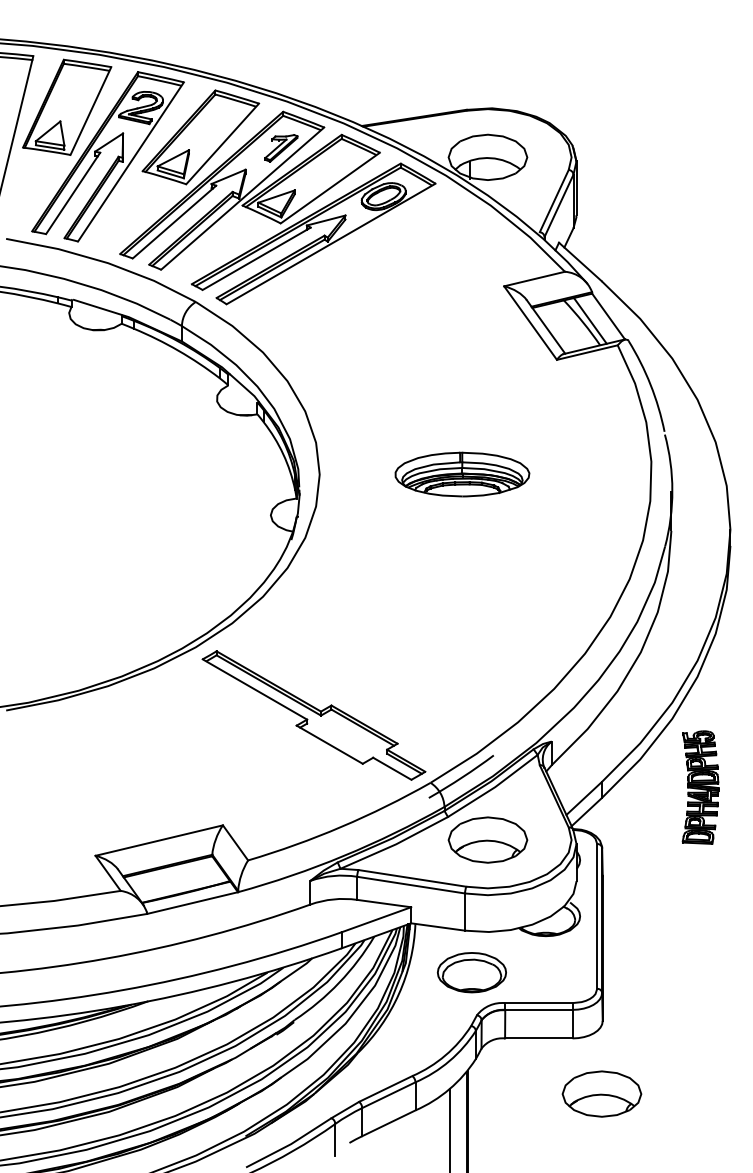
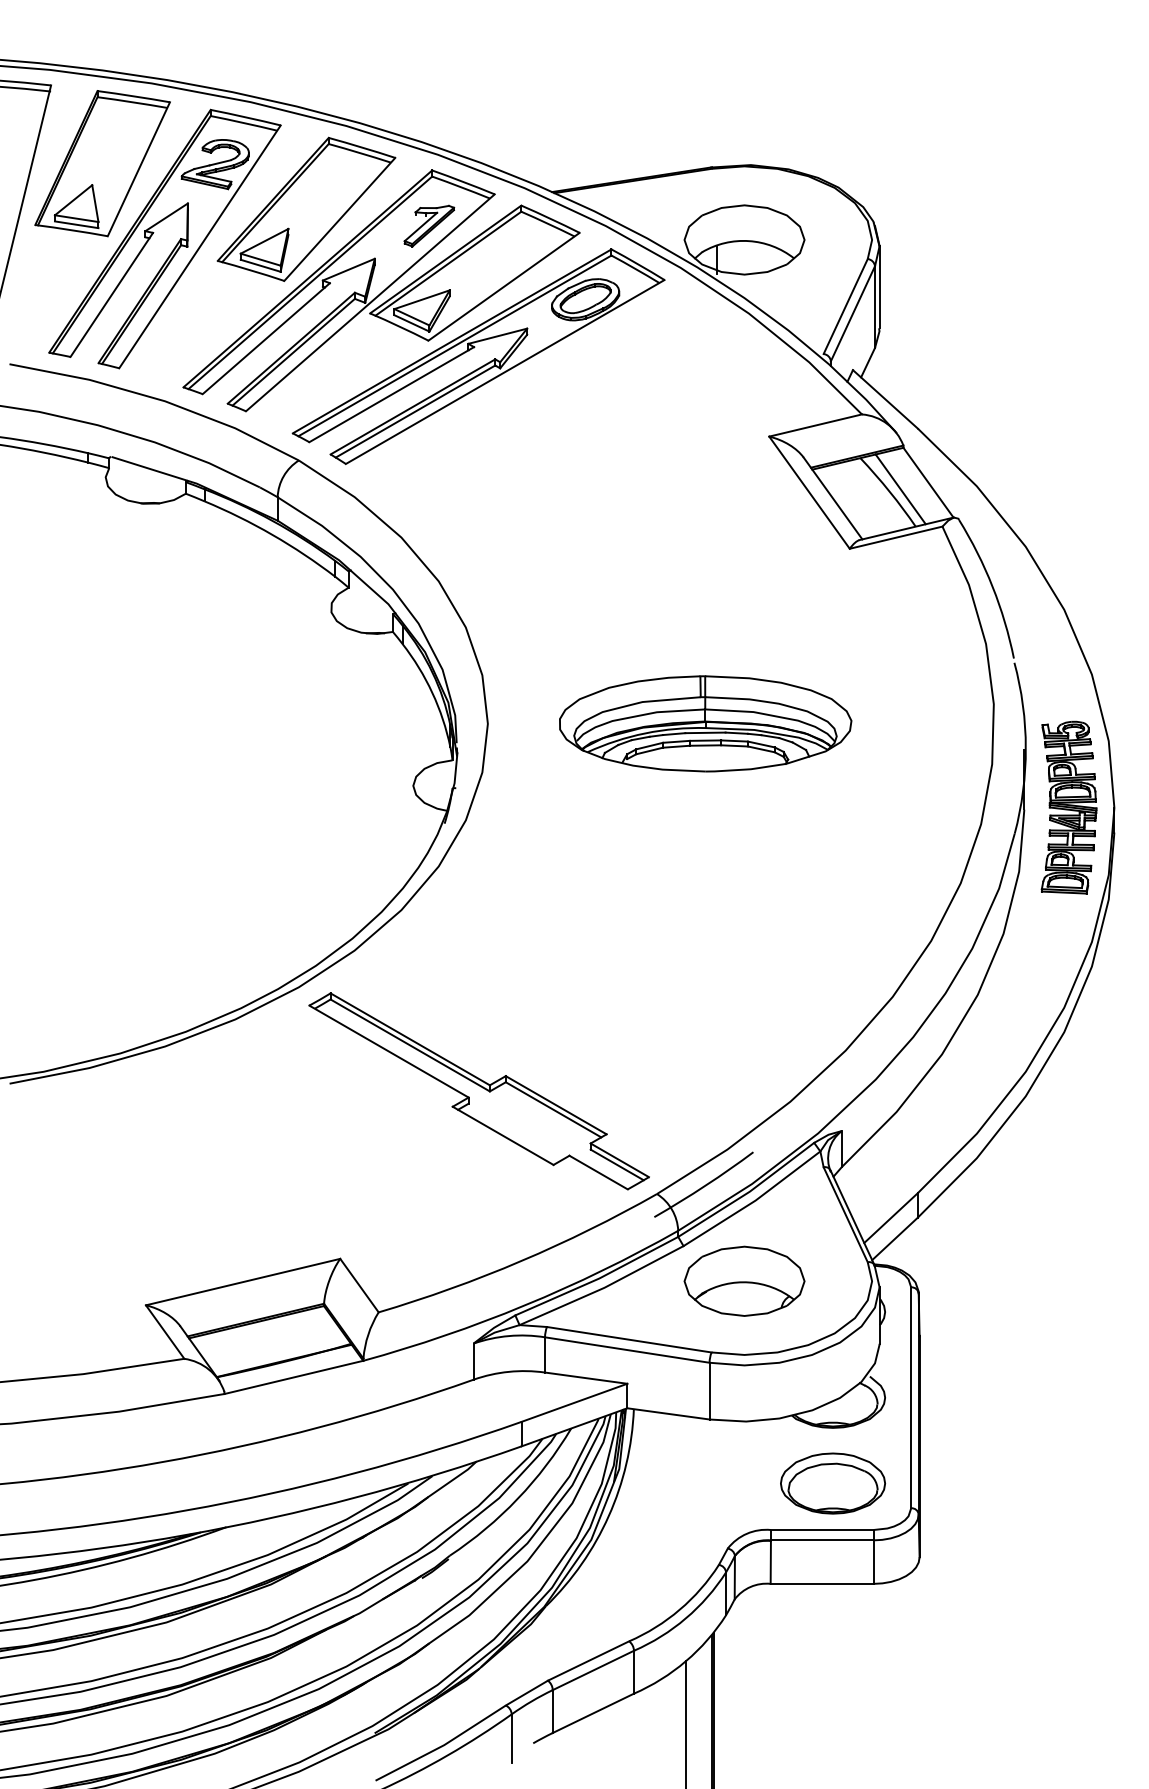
part: (462, 474) -> (705, 723), size x1.43
part: (700, 787) -> (1068, 807), moved
part: (471, 972) -> (832, 1483), moved
part: (601, 1093) -> (917, 1667), removed

